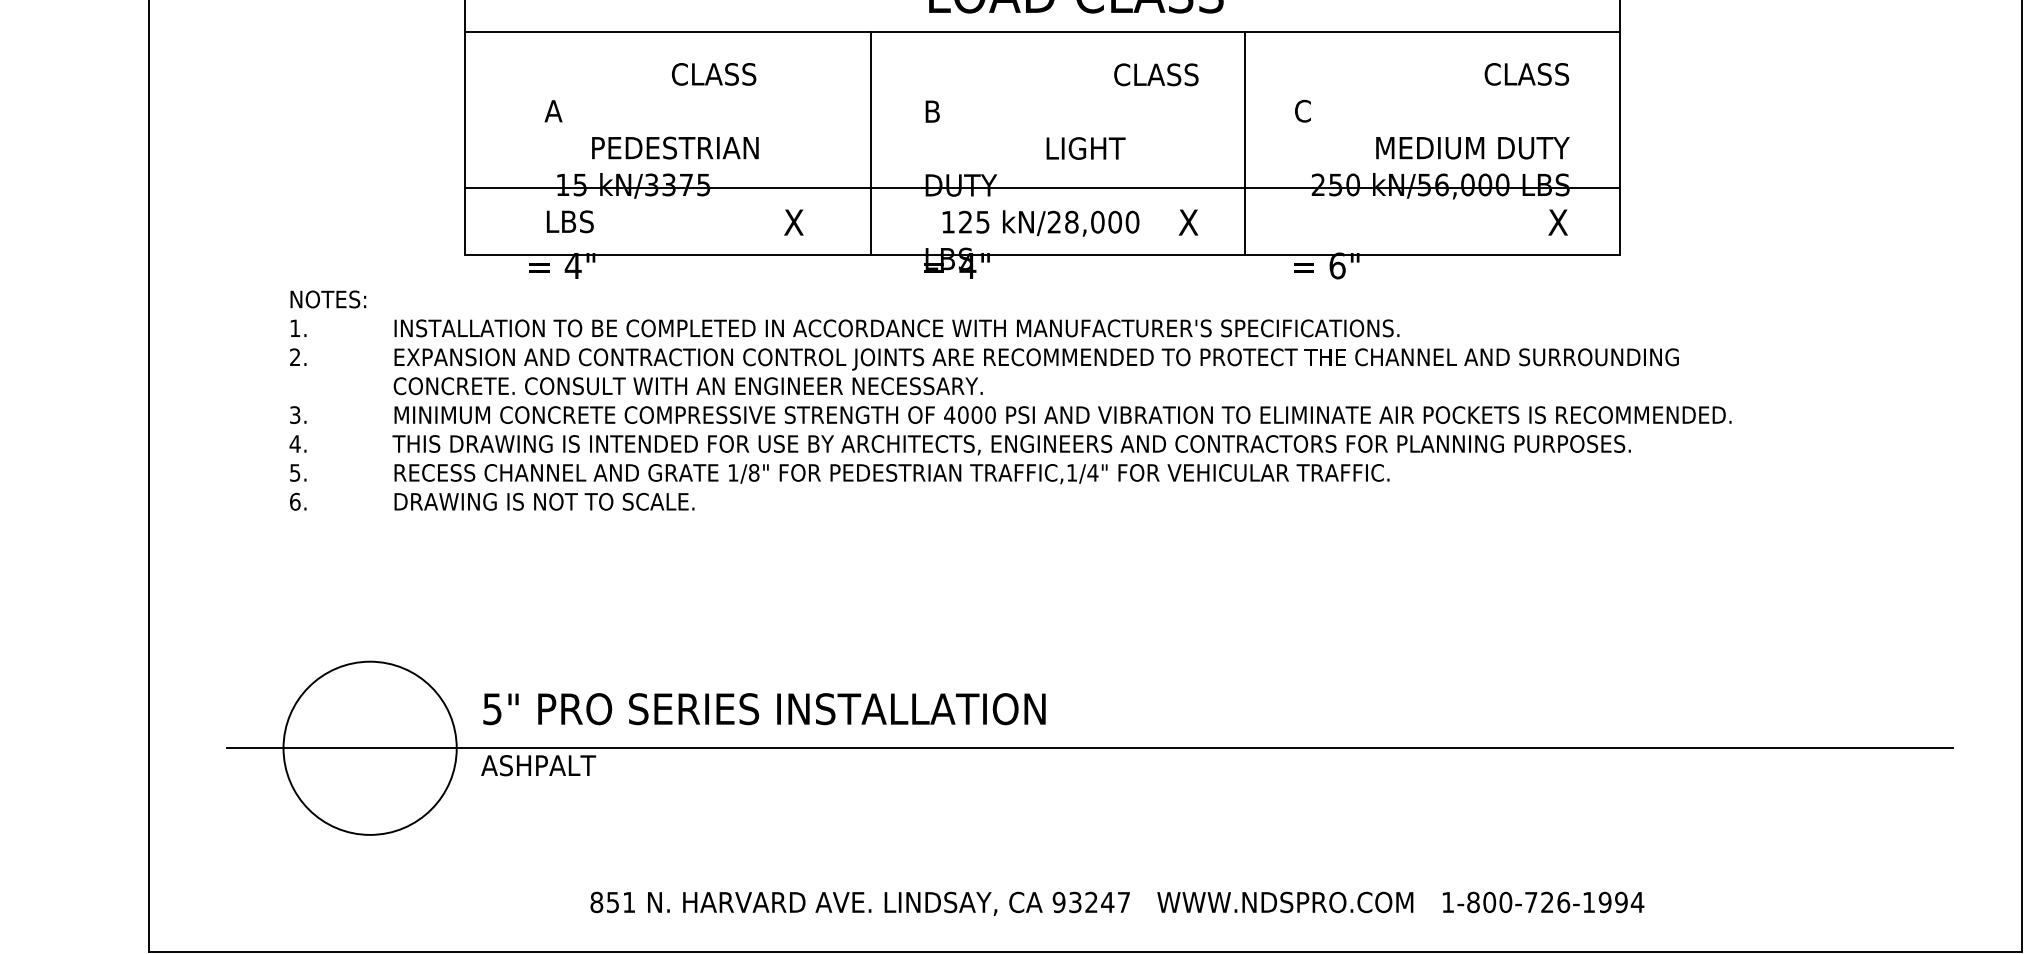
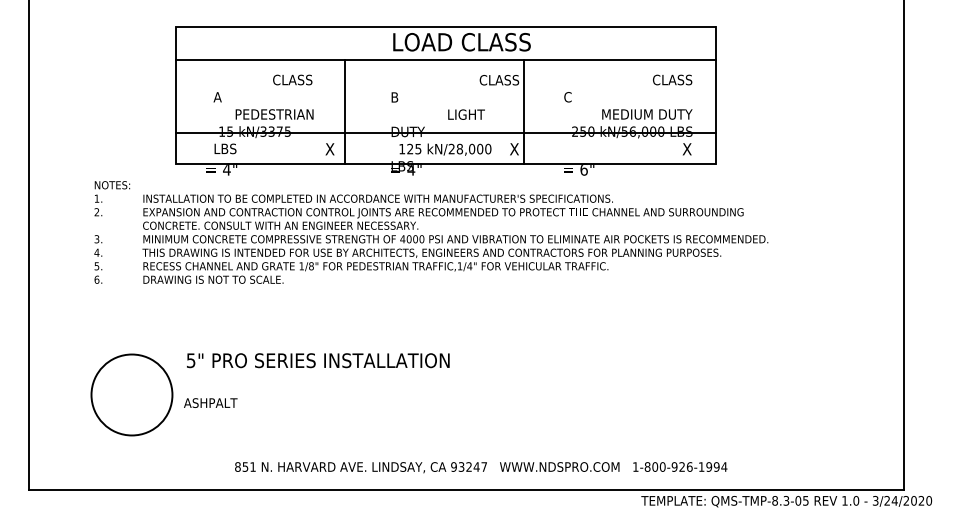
line: (871, 143) -> (345, 112), moved
line: (1246, 143) -> (524, 112), moved
text: (764, 708) -> (318, 360), moved
line: (1088, 749) -> (467, 395), removed
text: (1530, 901) -> (674, 466), 1-800-726-1994 -> 1-800-926-1994

